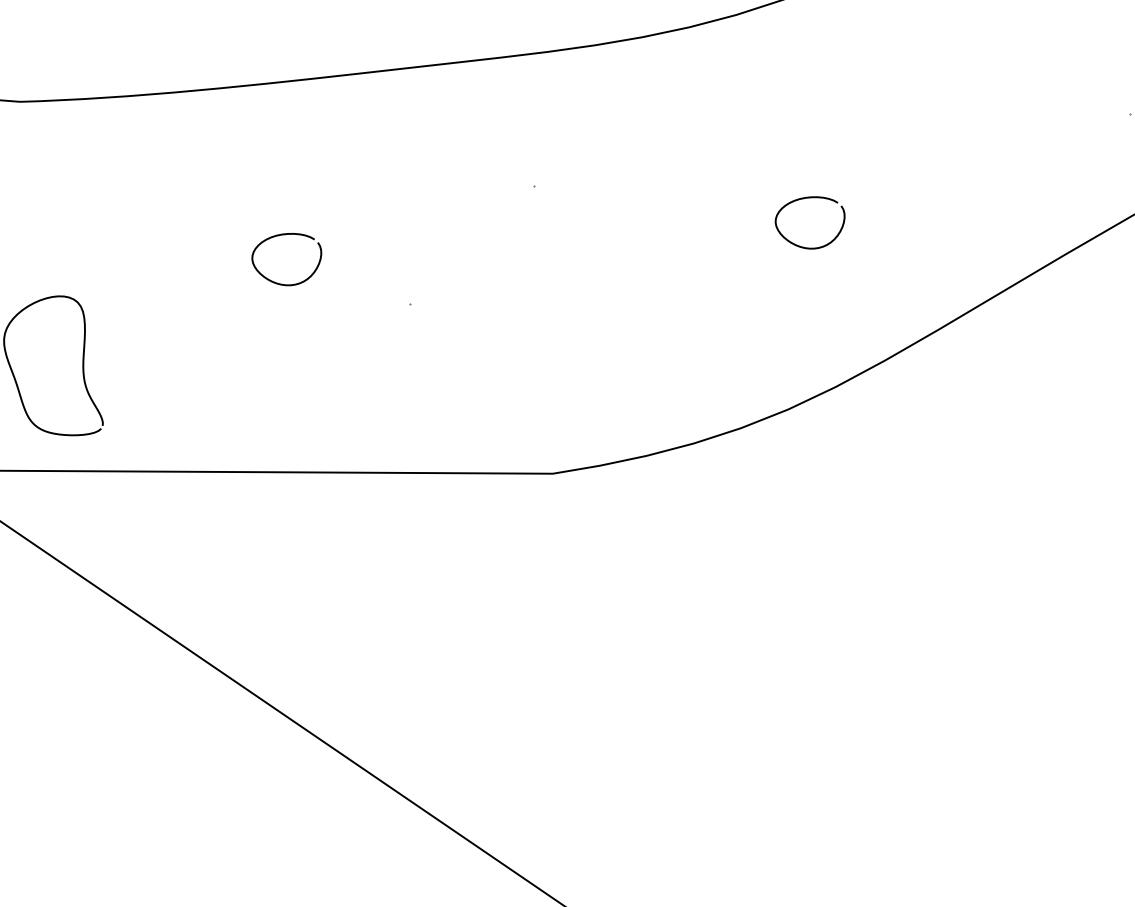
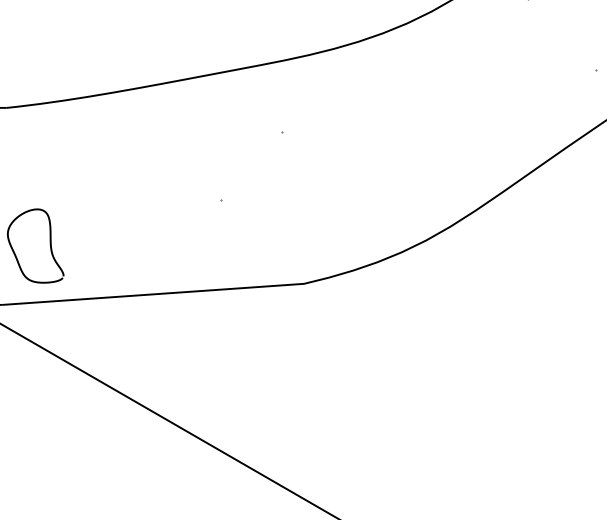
curve: (808, 199) -> (428, 128), removed
curve: (288, 236) -> (154, 168), removed

